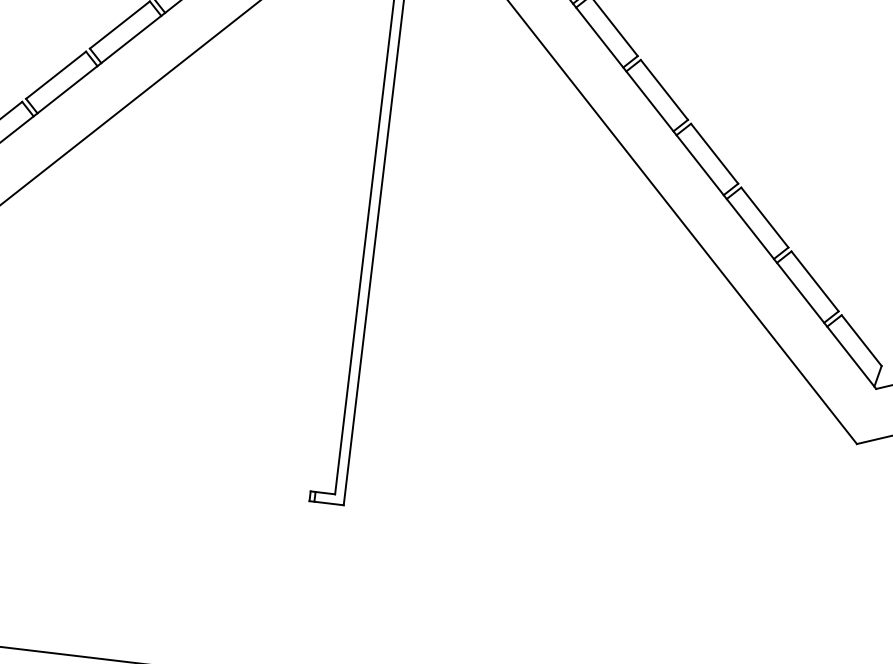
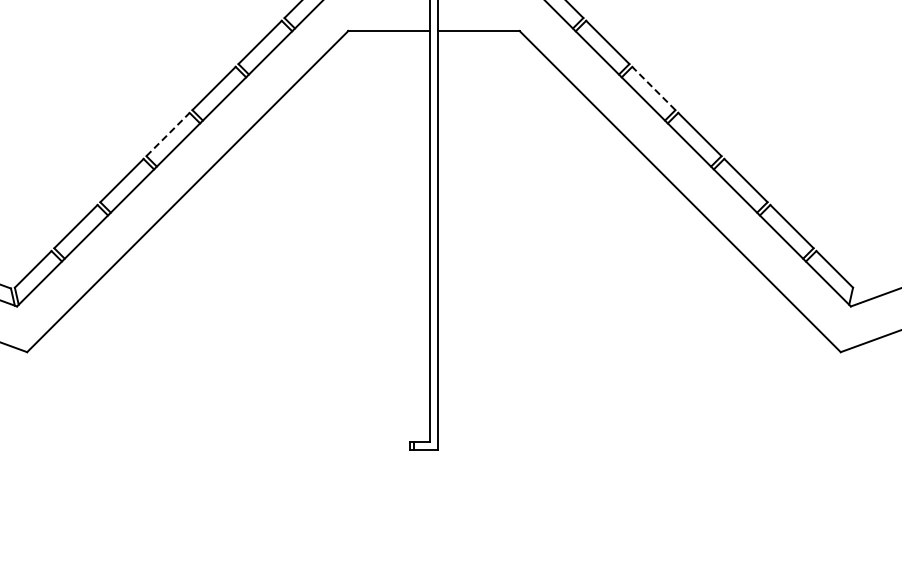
line: (56, 75) -> (168, 134), solid -> dashed
line: (663, 89) -> (653, 88), solid -> dashed

